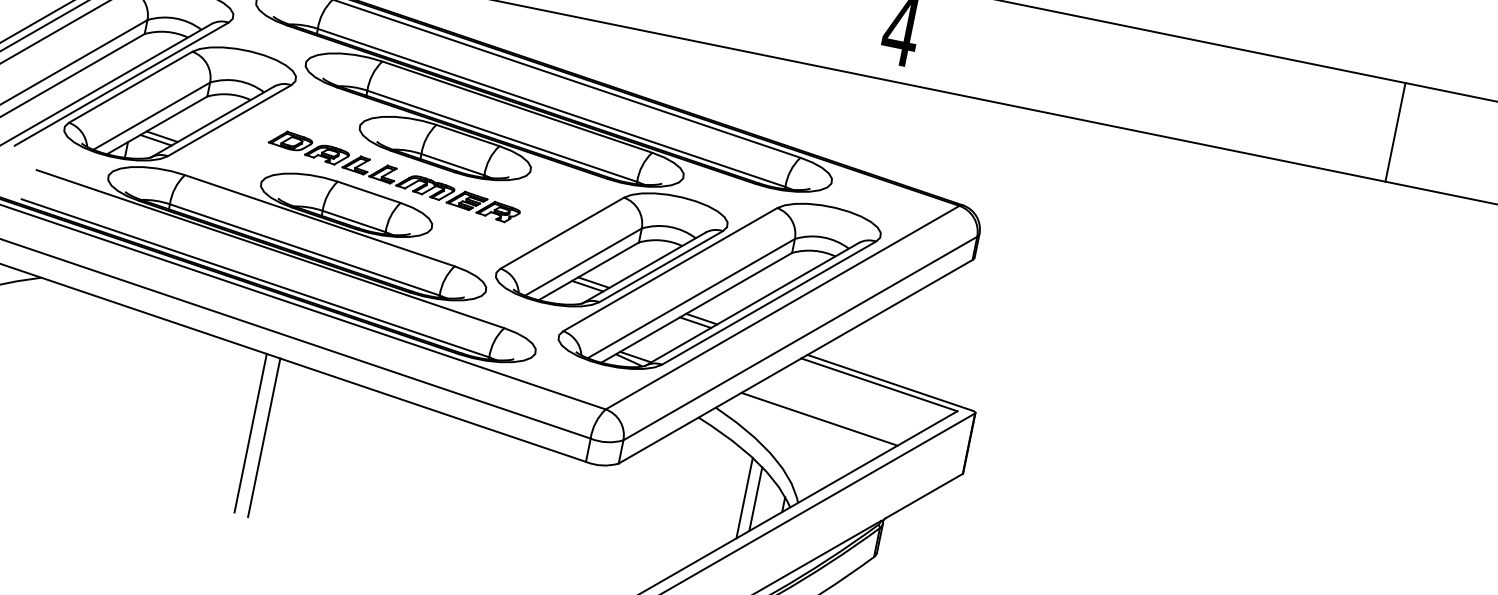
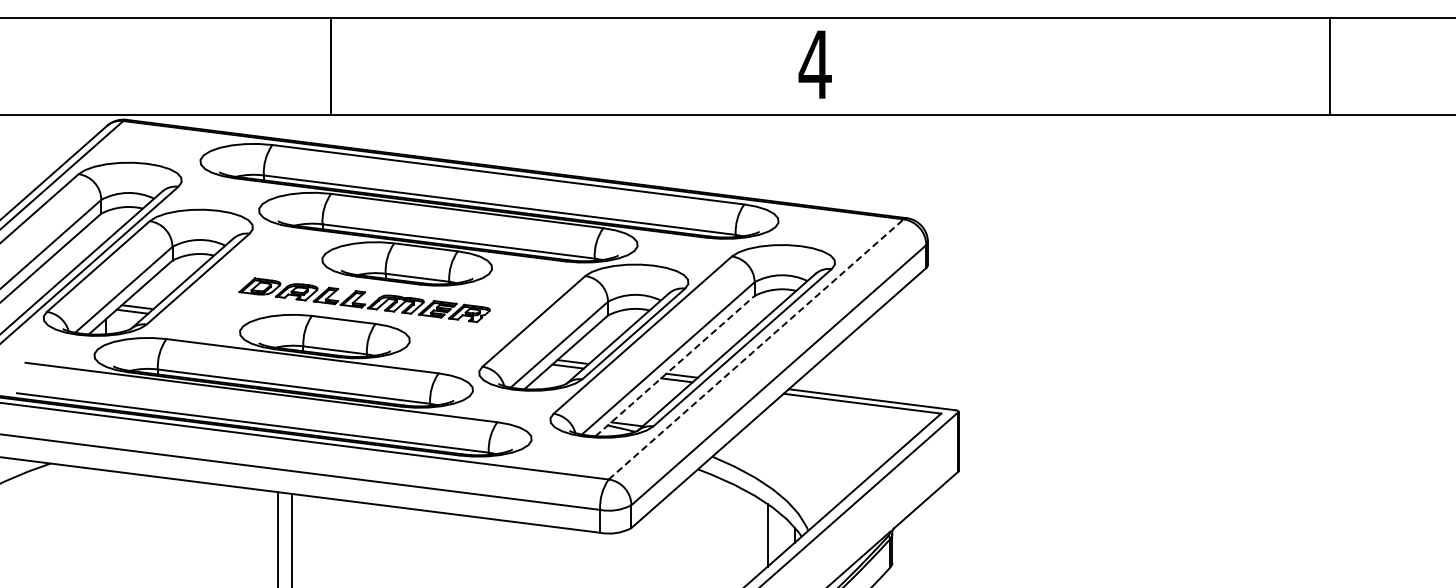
line: (1395, 131) -> (1330, 65), moved
line: (697, 307) -> (675, 365), solid -> dashed
line: (782, 307) -> (756, 349), solid -> dashed
line: (819, 419) -> (812, 447), removed
line: (744, 497) -> (756, 536), removed

